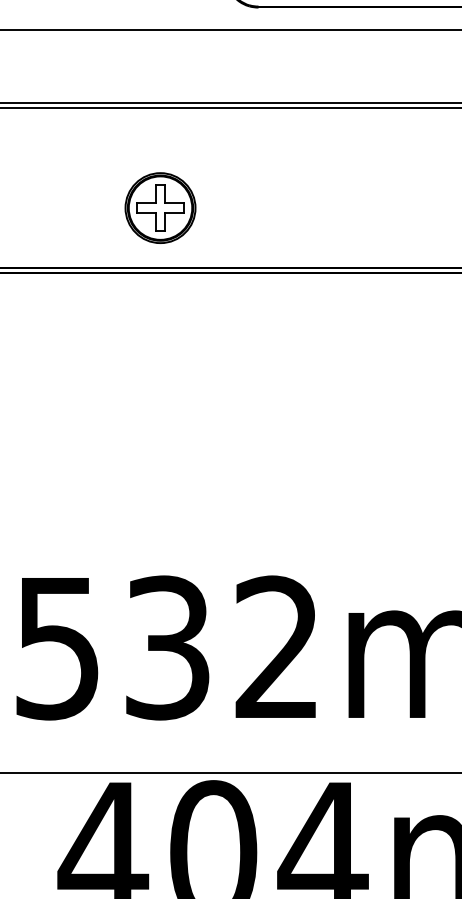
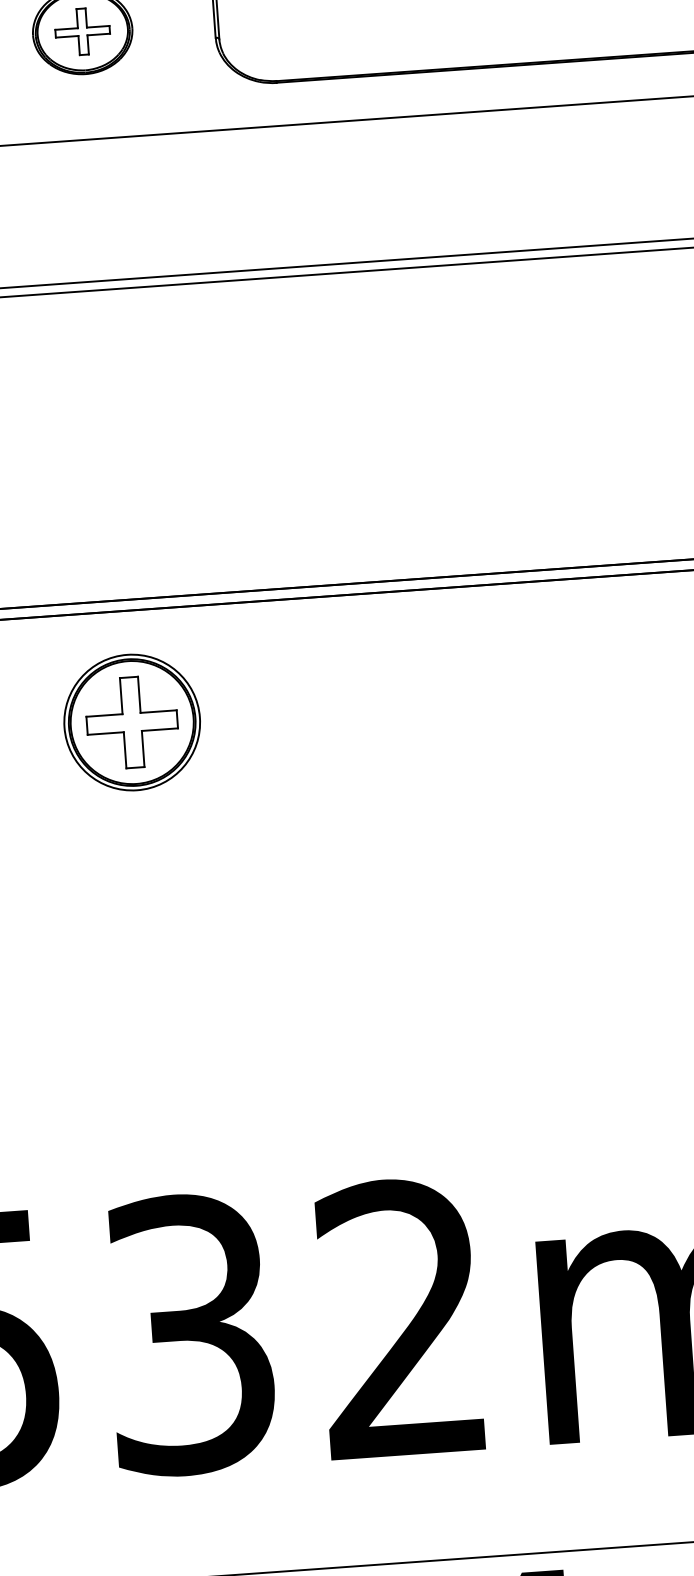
part: (160, 207) -> (132, 721), moved

